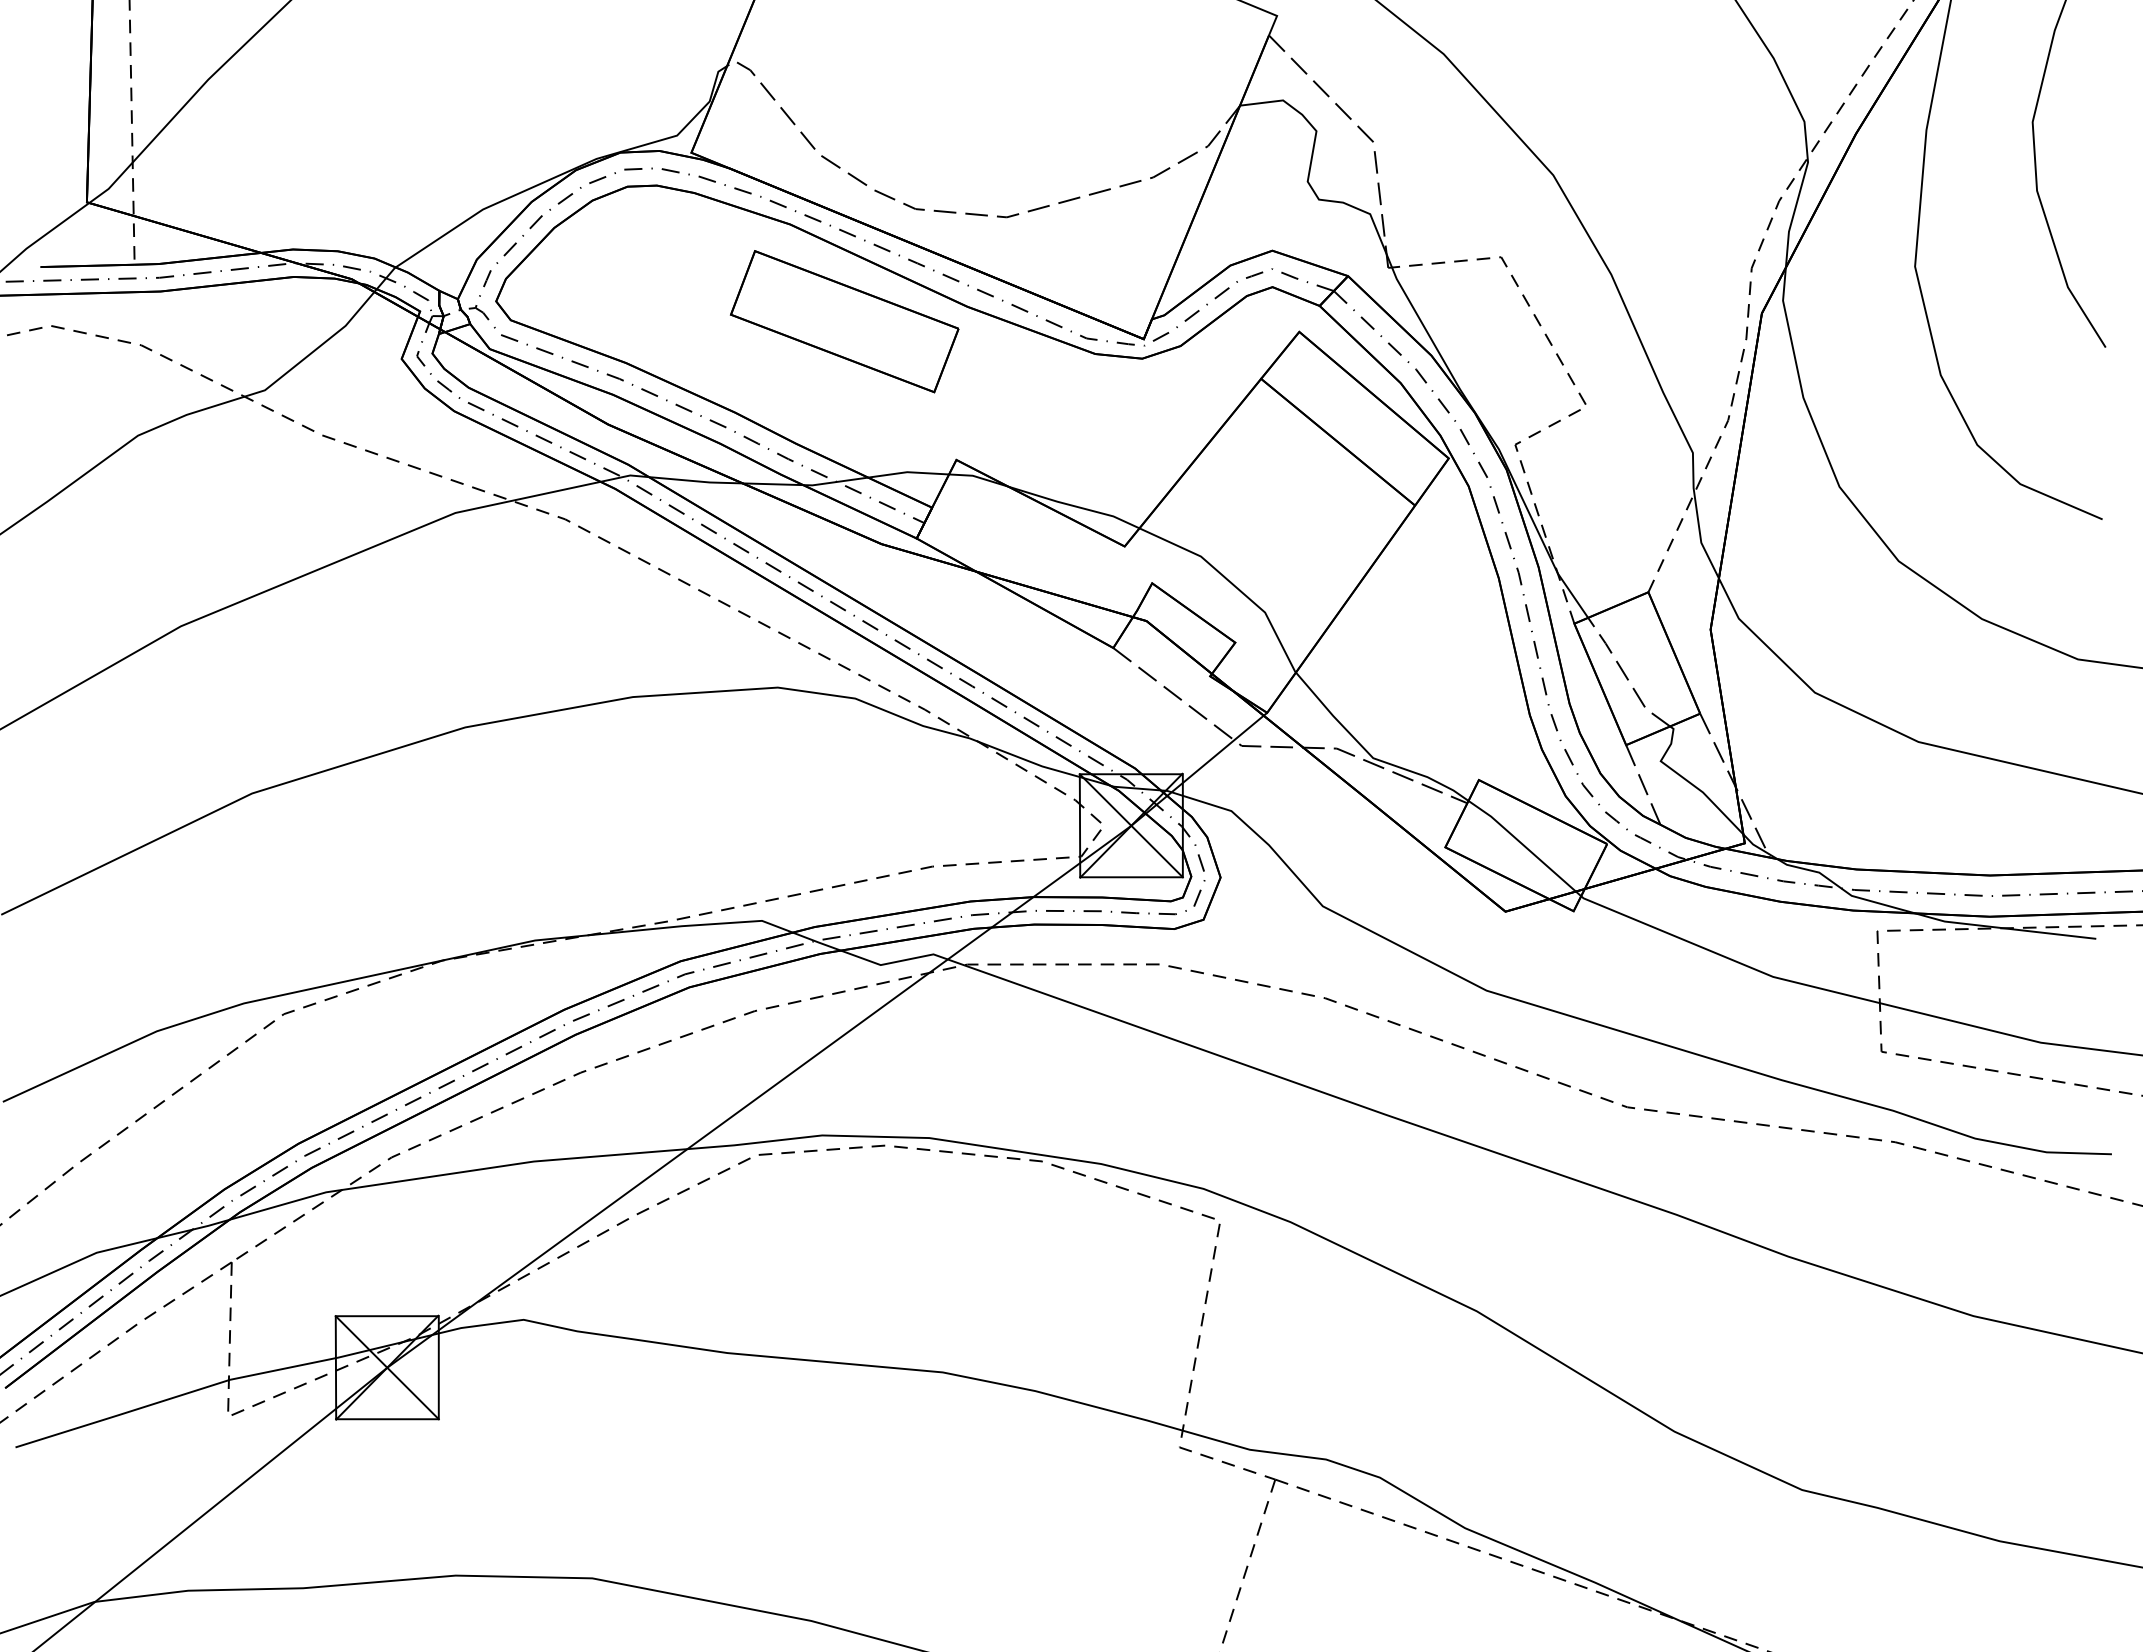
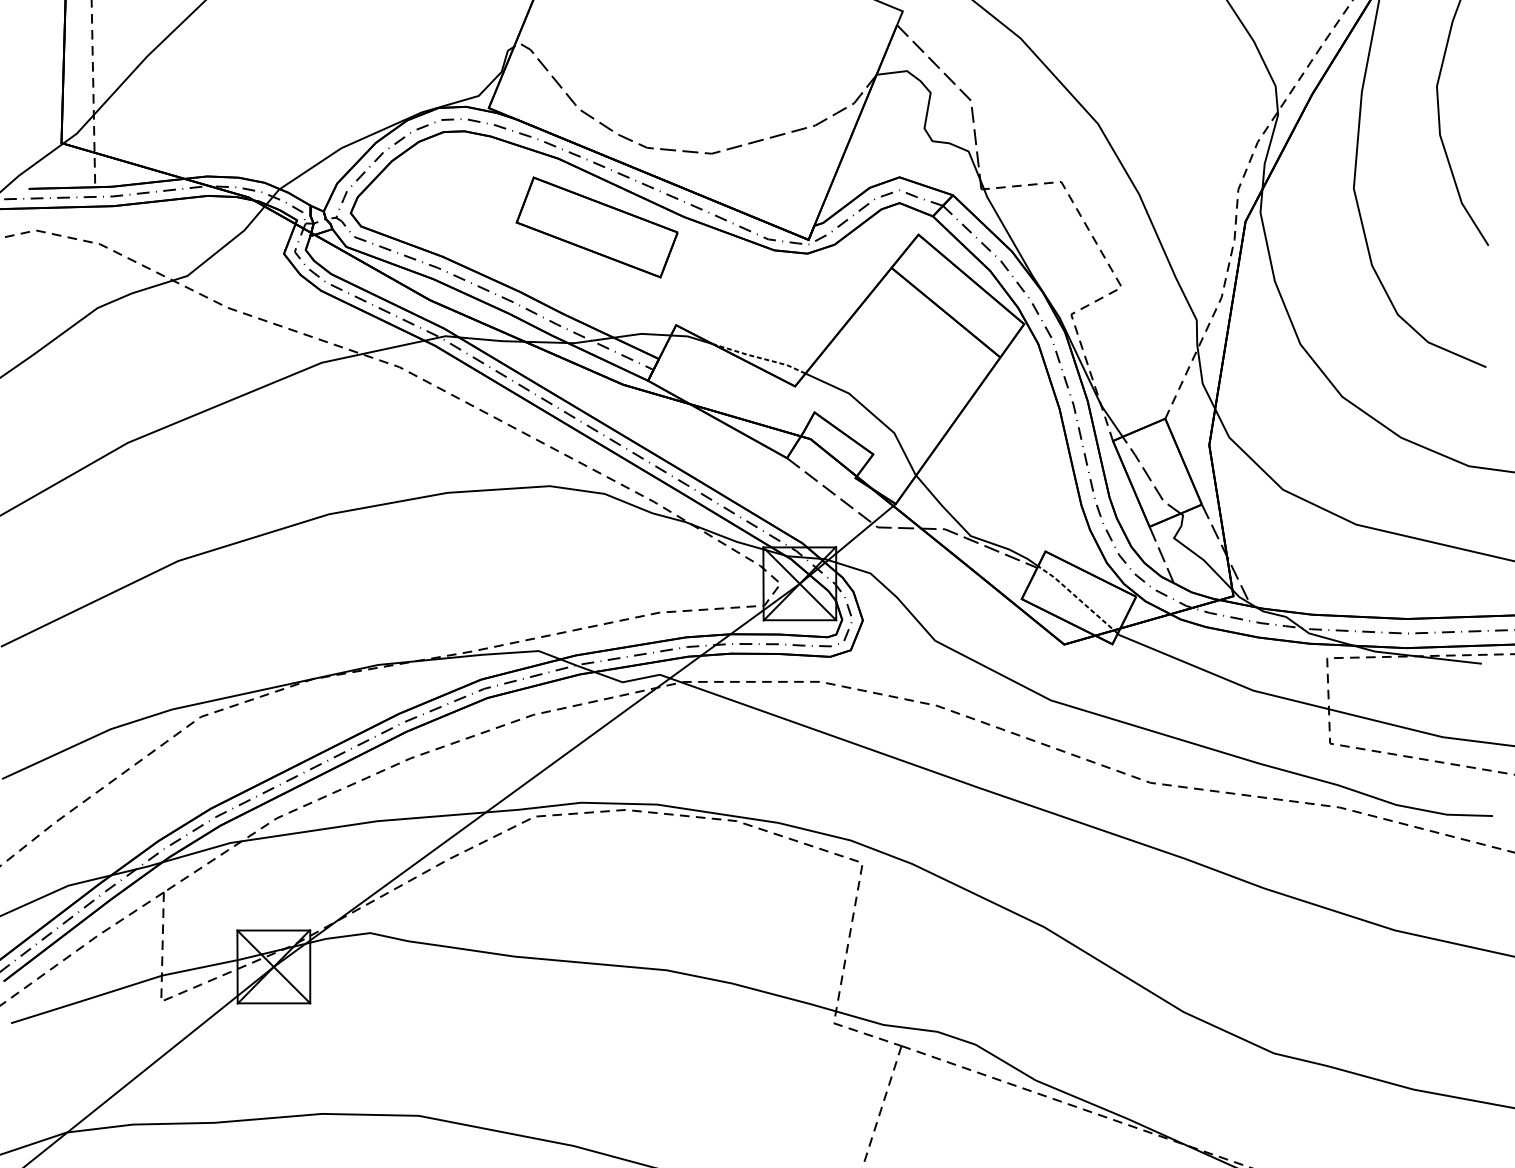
line: (1073, 506) -> (758, 358), solid -> dashed
line: (1525, 846) -> (1078, 598), solid -> dashed

